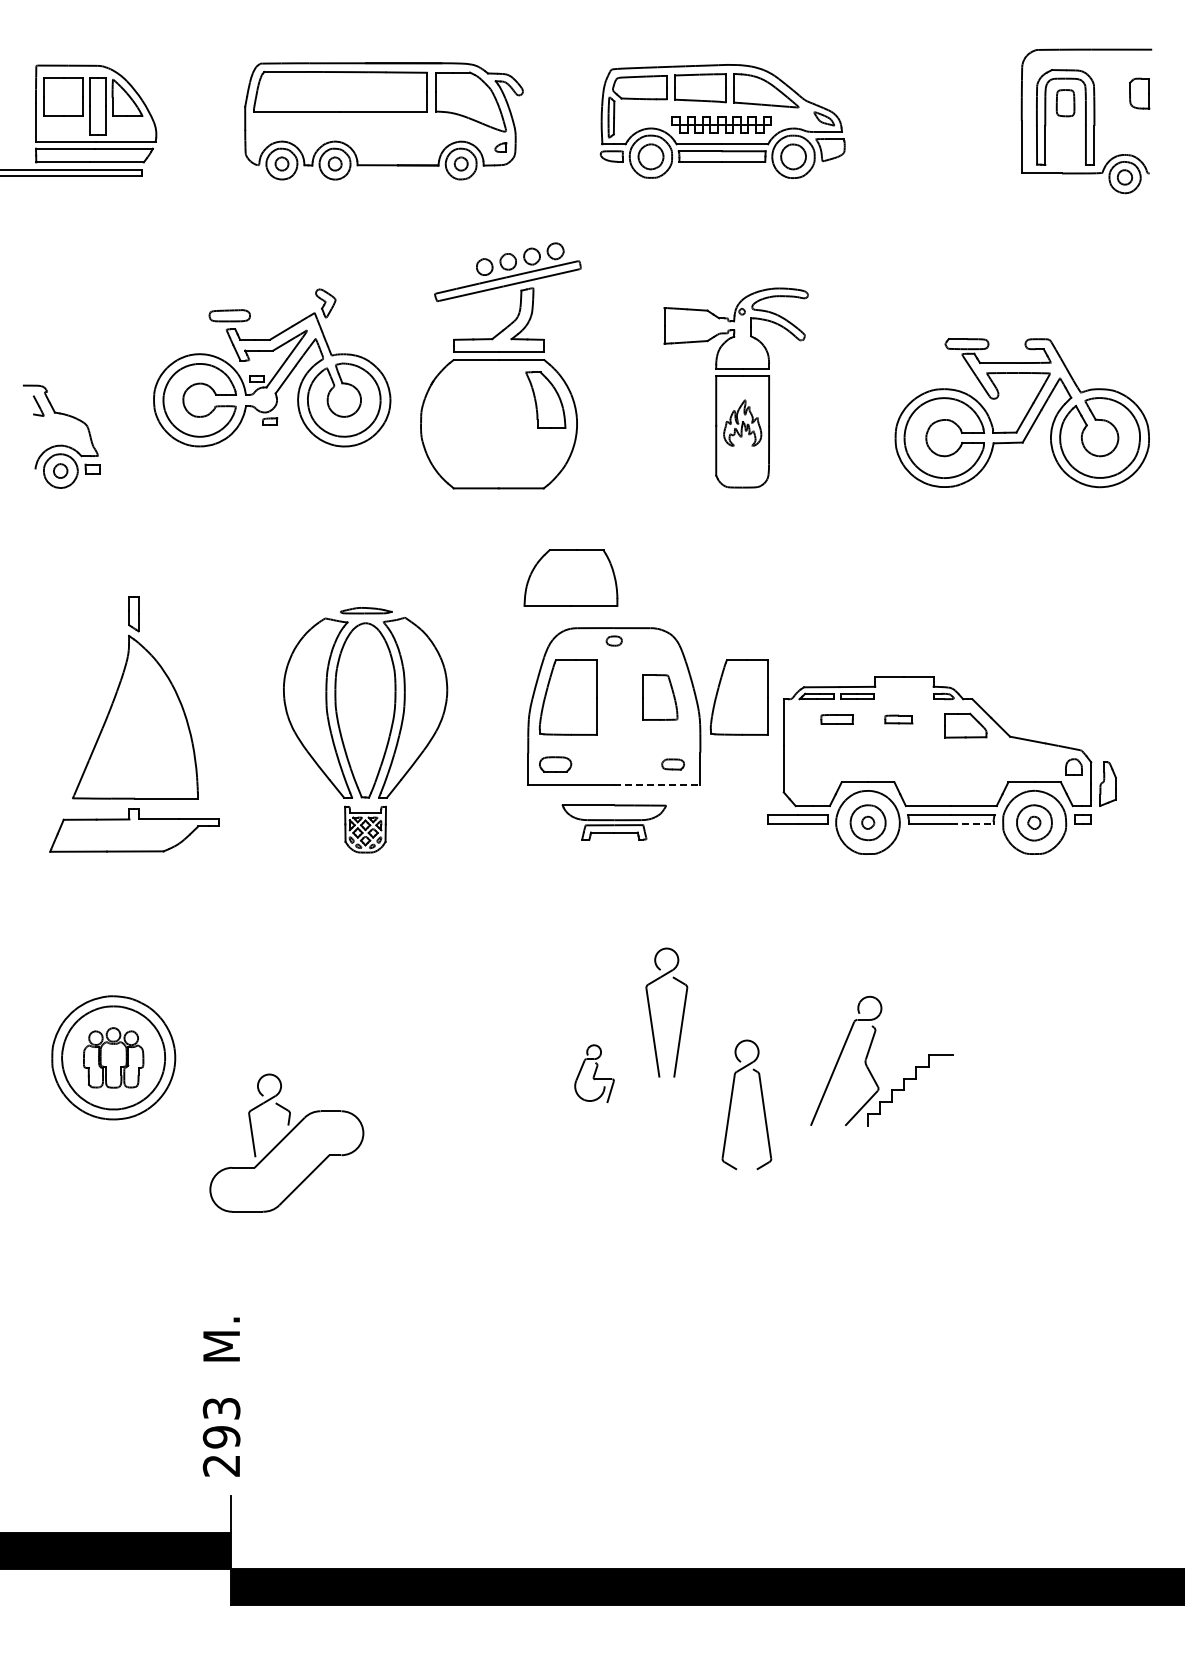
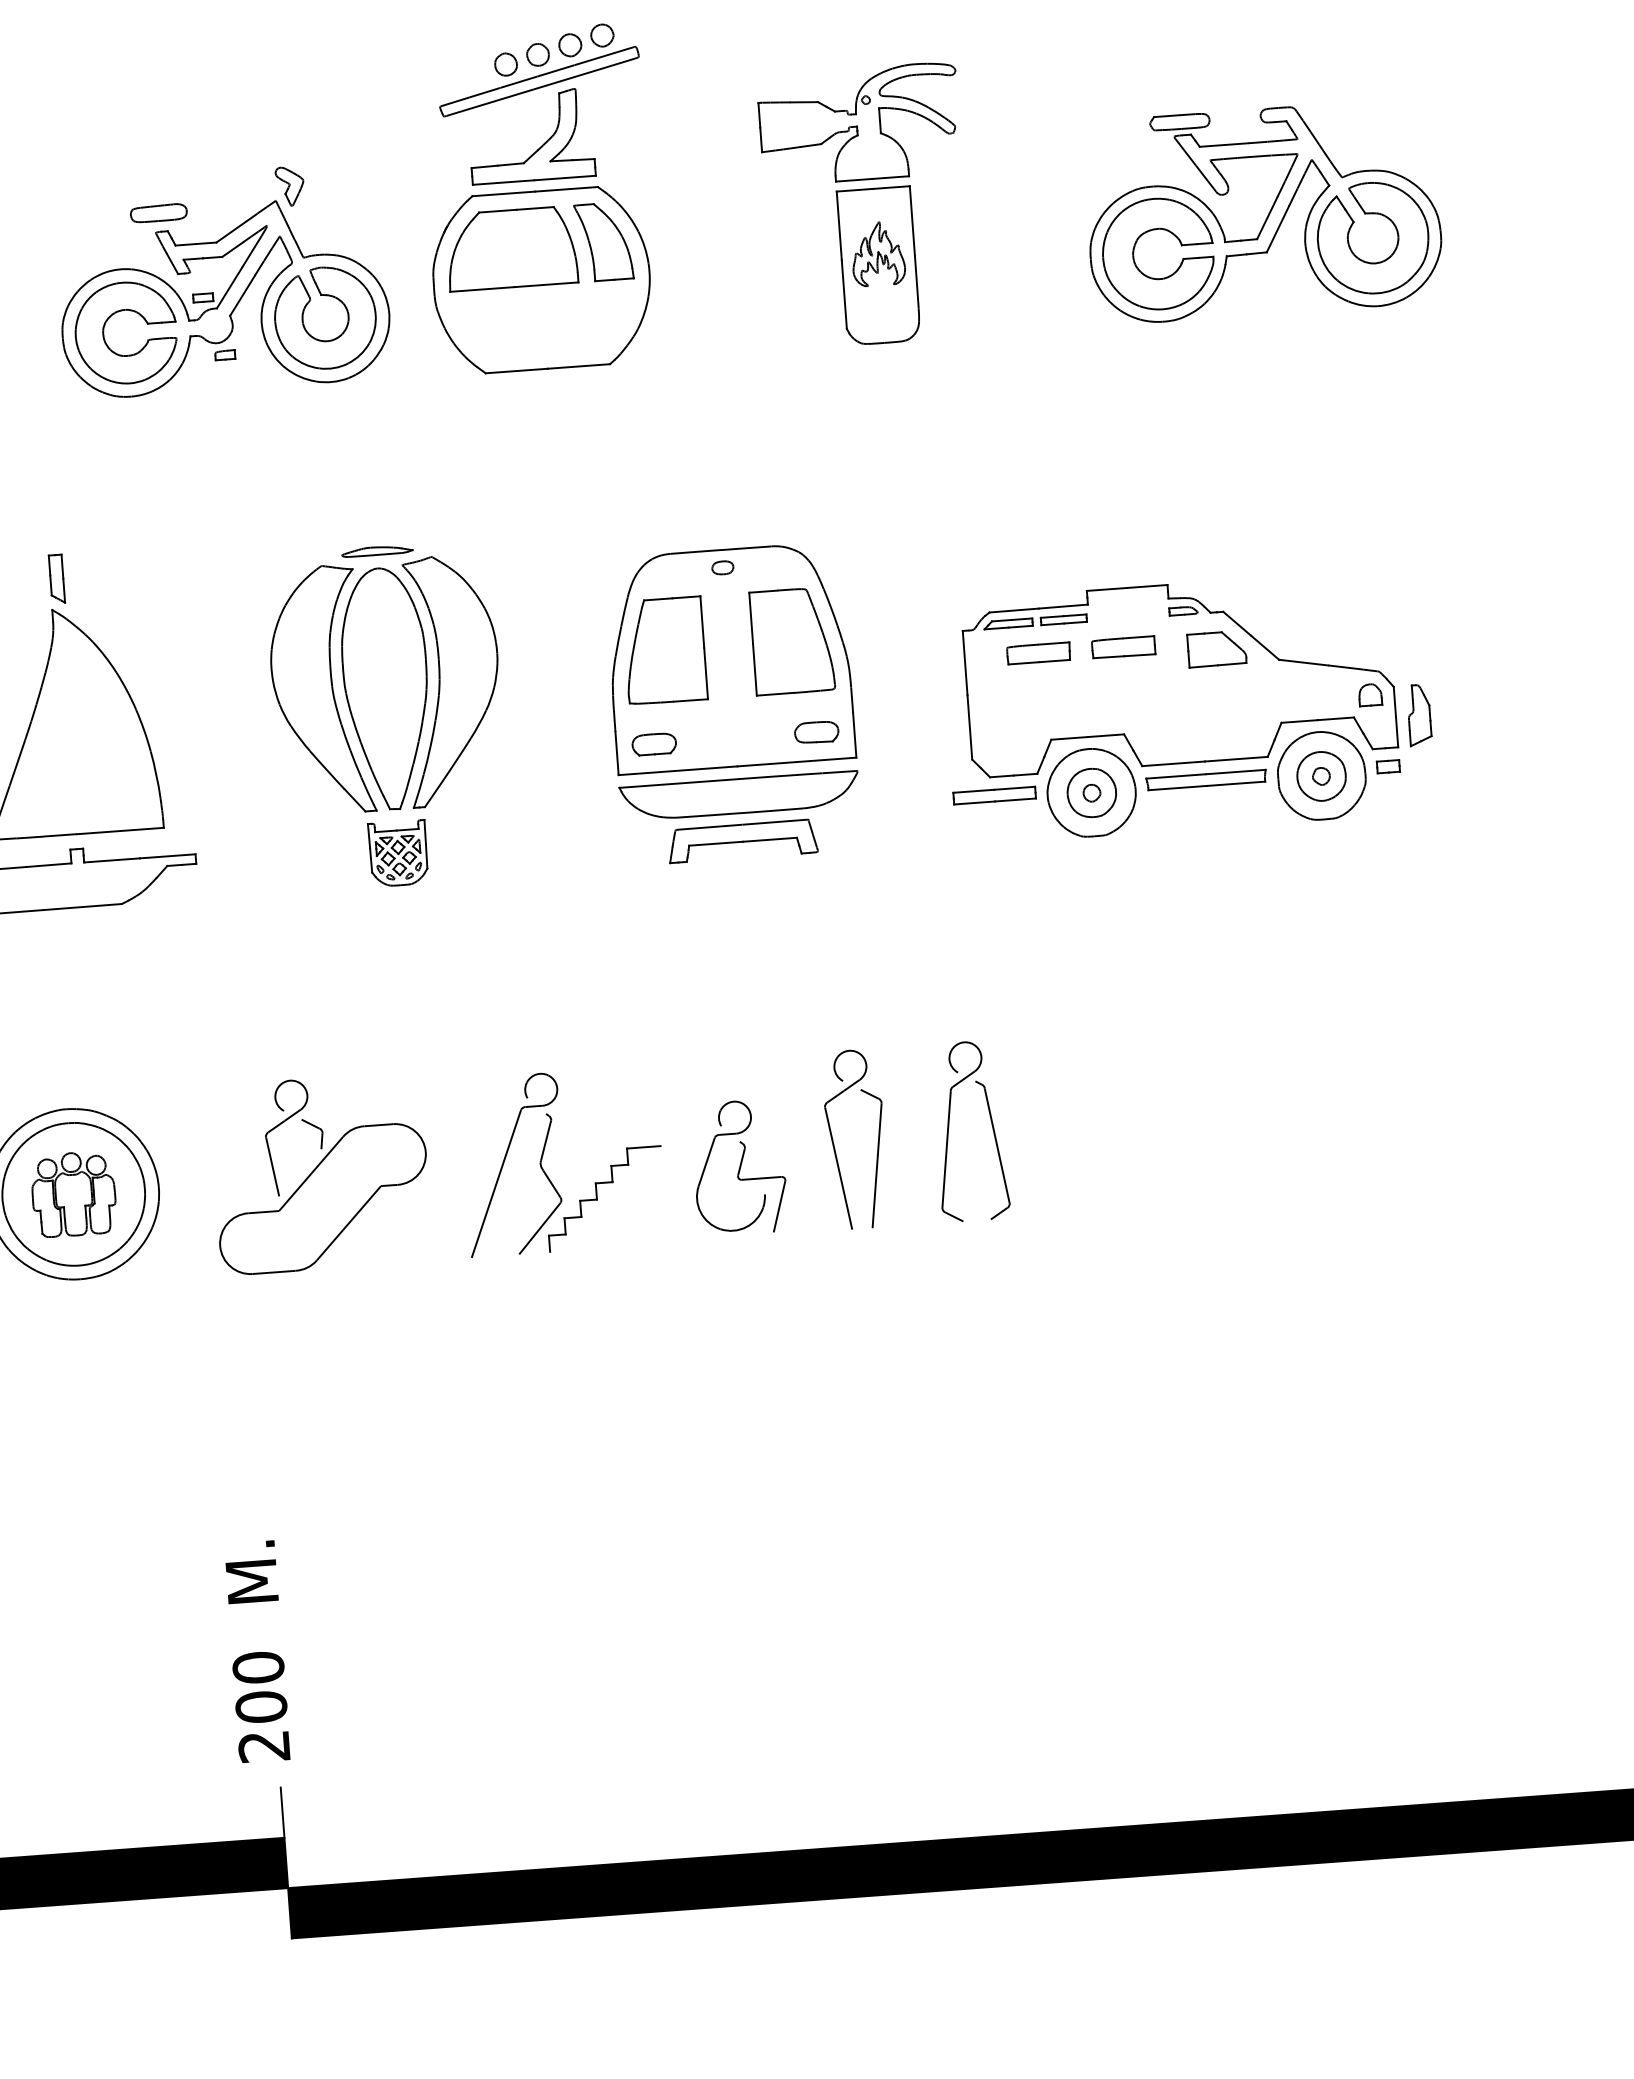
part: (272, 367) -> (223, 280), moved
part: (570, 577) -> (510, 248), moved
part: (660, 697) -> (792, 641), size x1.67
part: (738, 697) -> (900, 633), removed
part: (836, 719) -> (1037, 653), size x1.43
part: (898, 719) -> (1123, 647), size x1.67
part: (672, 764) -> (815, 732), size x1.43
line: (657, 784) -> (797, 761), dashed -> solid
part: (614, 822) -> (741, 818), size x1.67
line: (972, 823) -> (1236, 783), dashed -> solid
part: (651, 1014) -> (834, 1143), moved
part: (868, 1055) -> (544, 1155), moved
part: (594, 1073) -> (739, 1167), size x1.67
part: (732, 1099) -> (950, 1125), moved
part: (286, 1142) -> (320, 1172), moved
text: (221, 1422) -> (259, 1686), 293 -> 200

